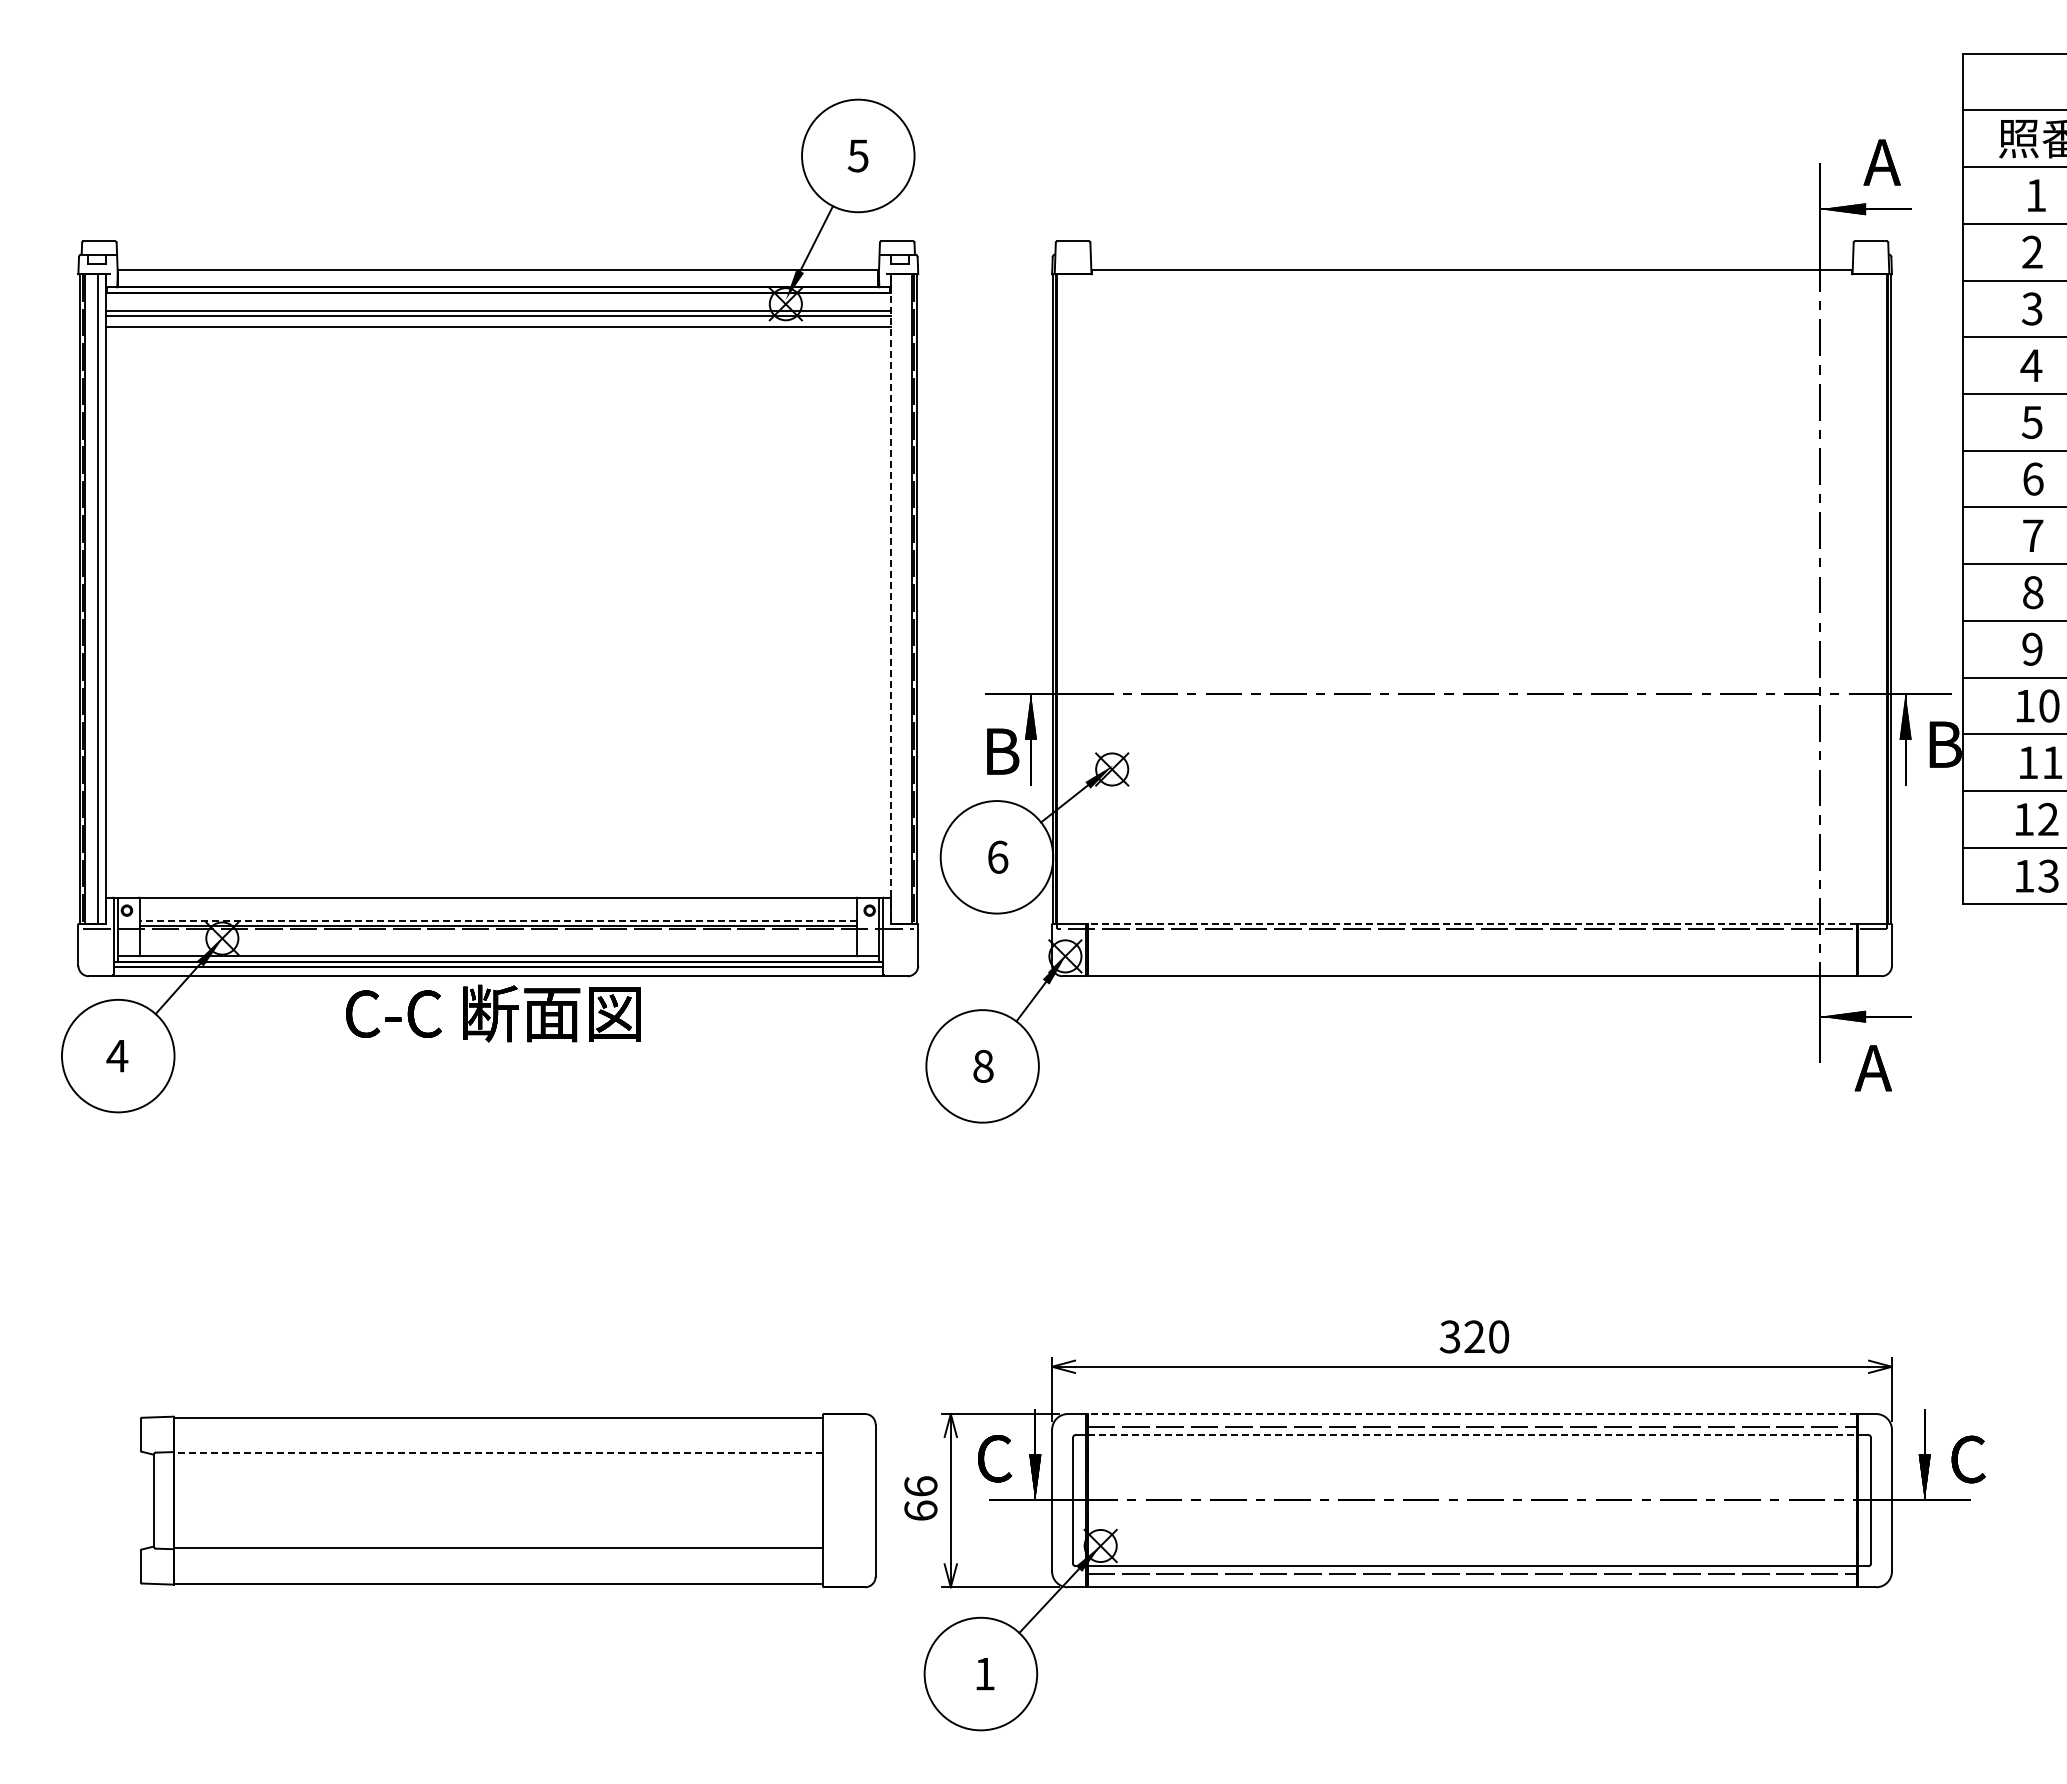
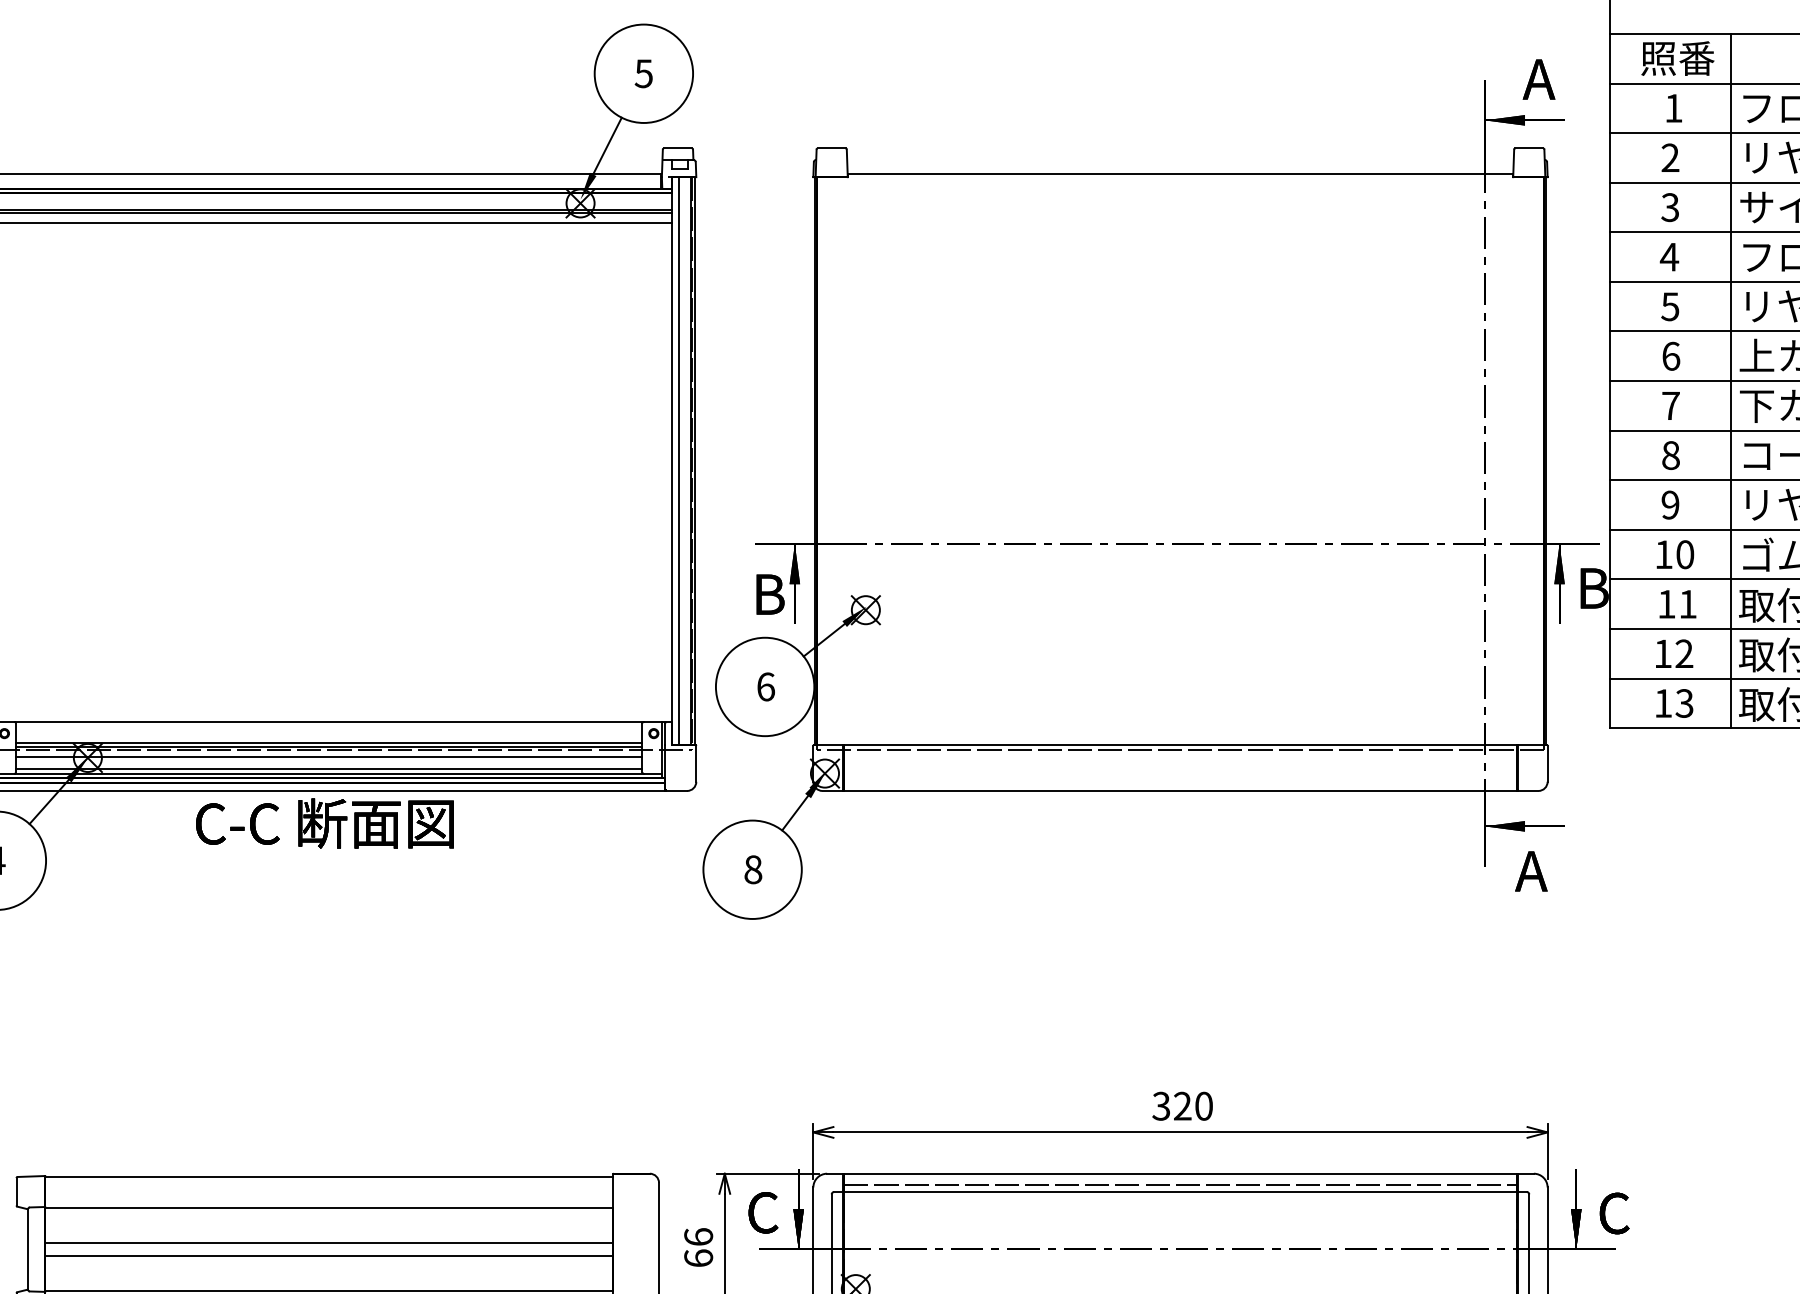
line: (890, 598) -> (672, 460), dashed -> solid
line: (898, 598) -> (679, 460), added
line: (497, 921) -> (328, 743), dashed -> solid
line: (1471, 923) -> (1180, 744), dashed -> solid
line: (498, 936) -> (329, 756), added
line: (498, 951) -> (329, 769), added
line: (1471, 1414) -> (1180, 1174), dashed -> solid
line: (1472, 1435) -> (1180, 1192), dashed -> solid
line: (498, 1453) -> (329, 1208), dashed -> solid
line: (498, 1493) -> (329, 1243), added
line: (498, 1507) -> (329, 1255), added

